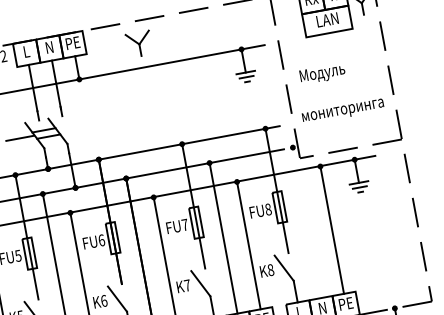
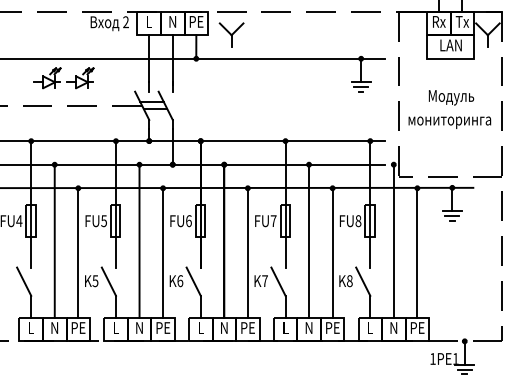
part: (139, 43) -> (231, 34), moved
text: (322, 73) -> (451, 97), moved
text: (342, 111) -> (449, 122), moved
line: (306, 222) -> (393, 240), added

